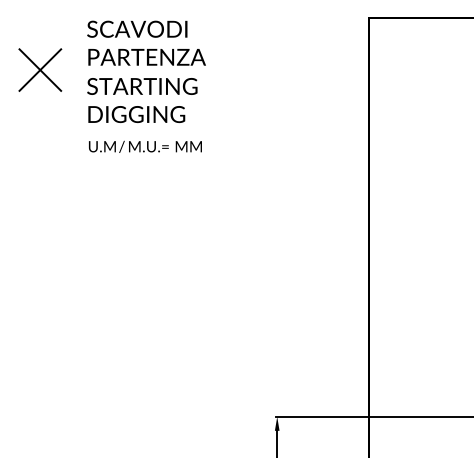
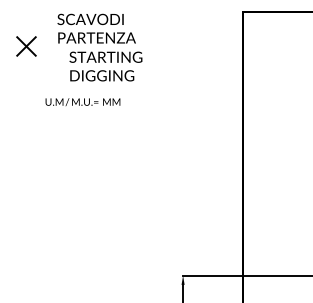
part: (40, 70) -> (26, 46), size x0.7
text: (141, 100) -> (105, 66), moved
text: (144, 147) -> (82, 102), moved

